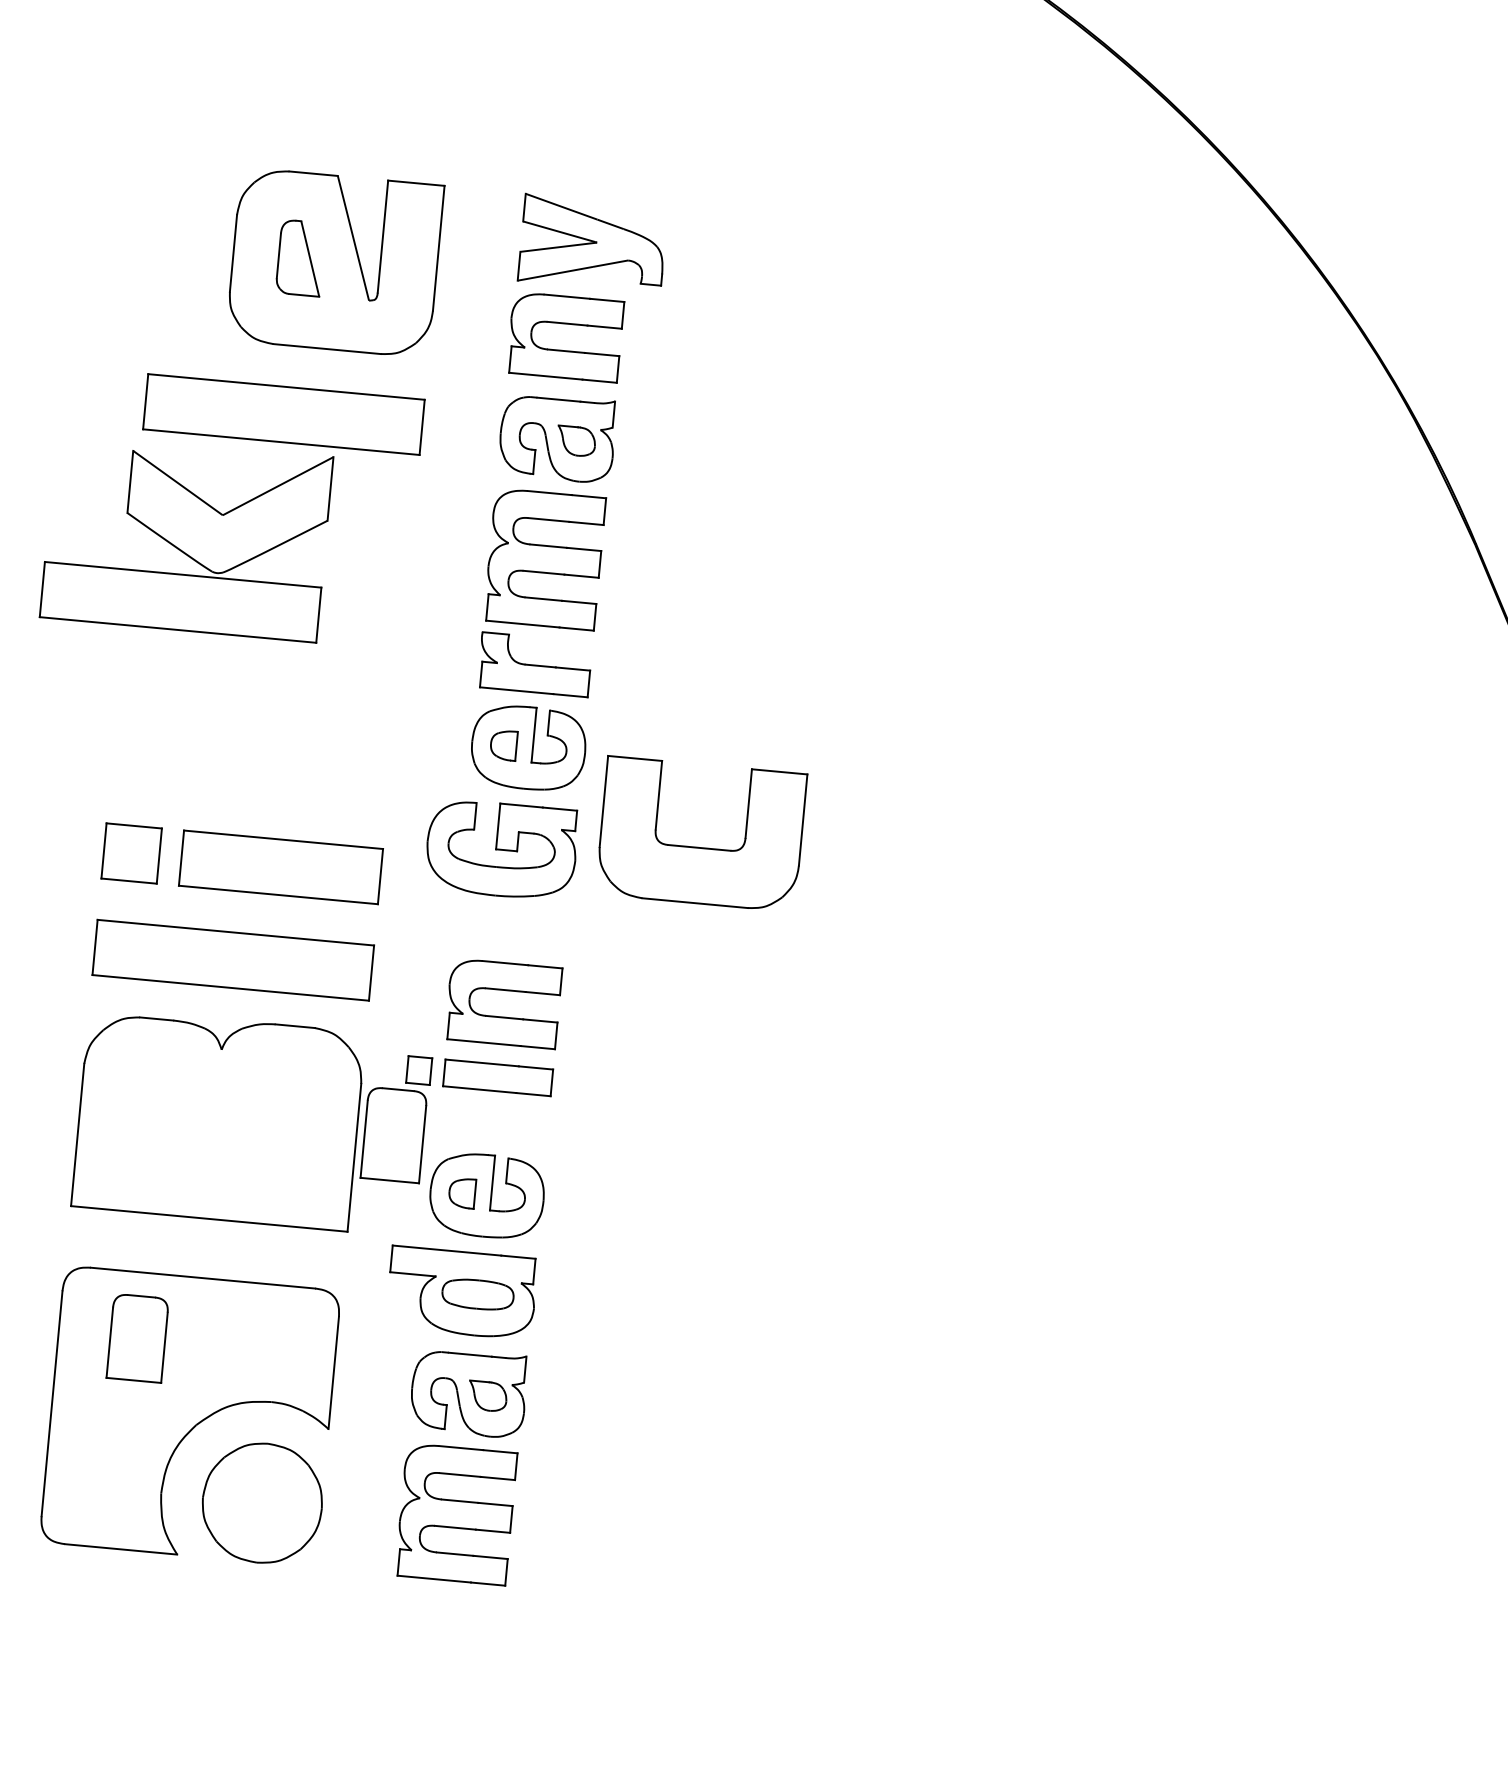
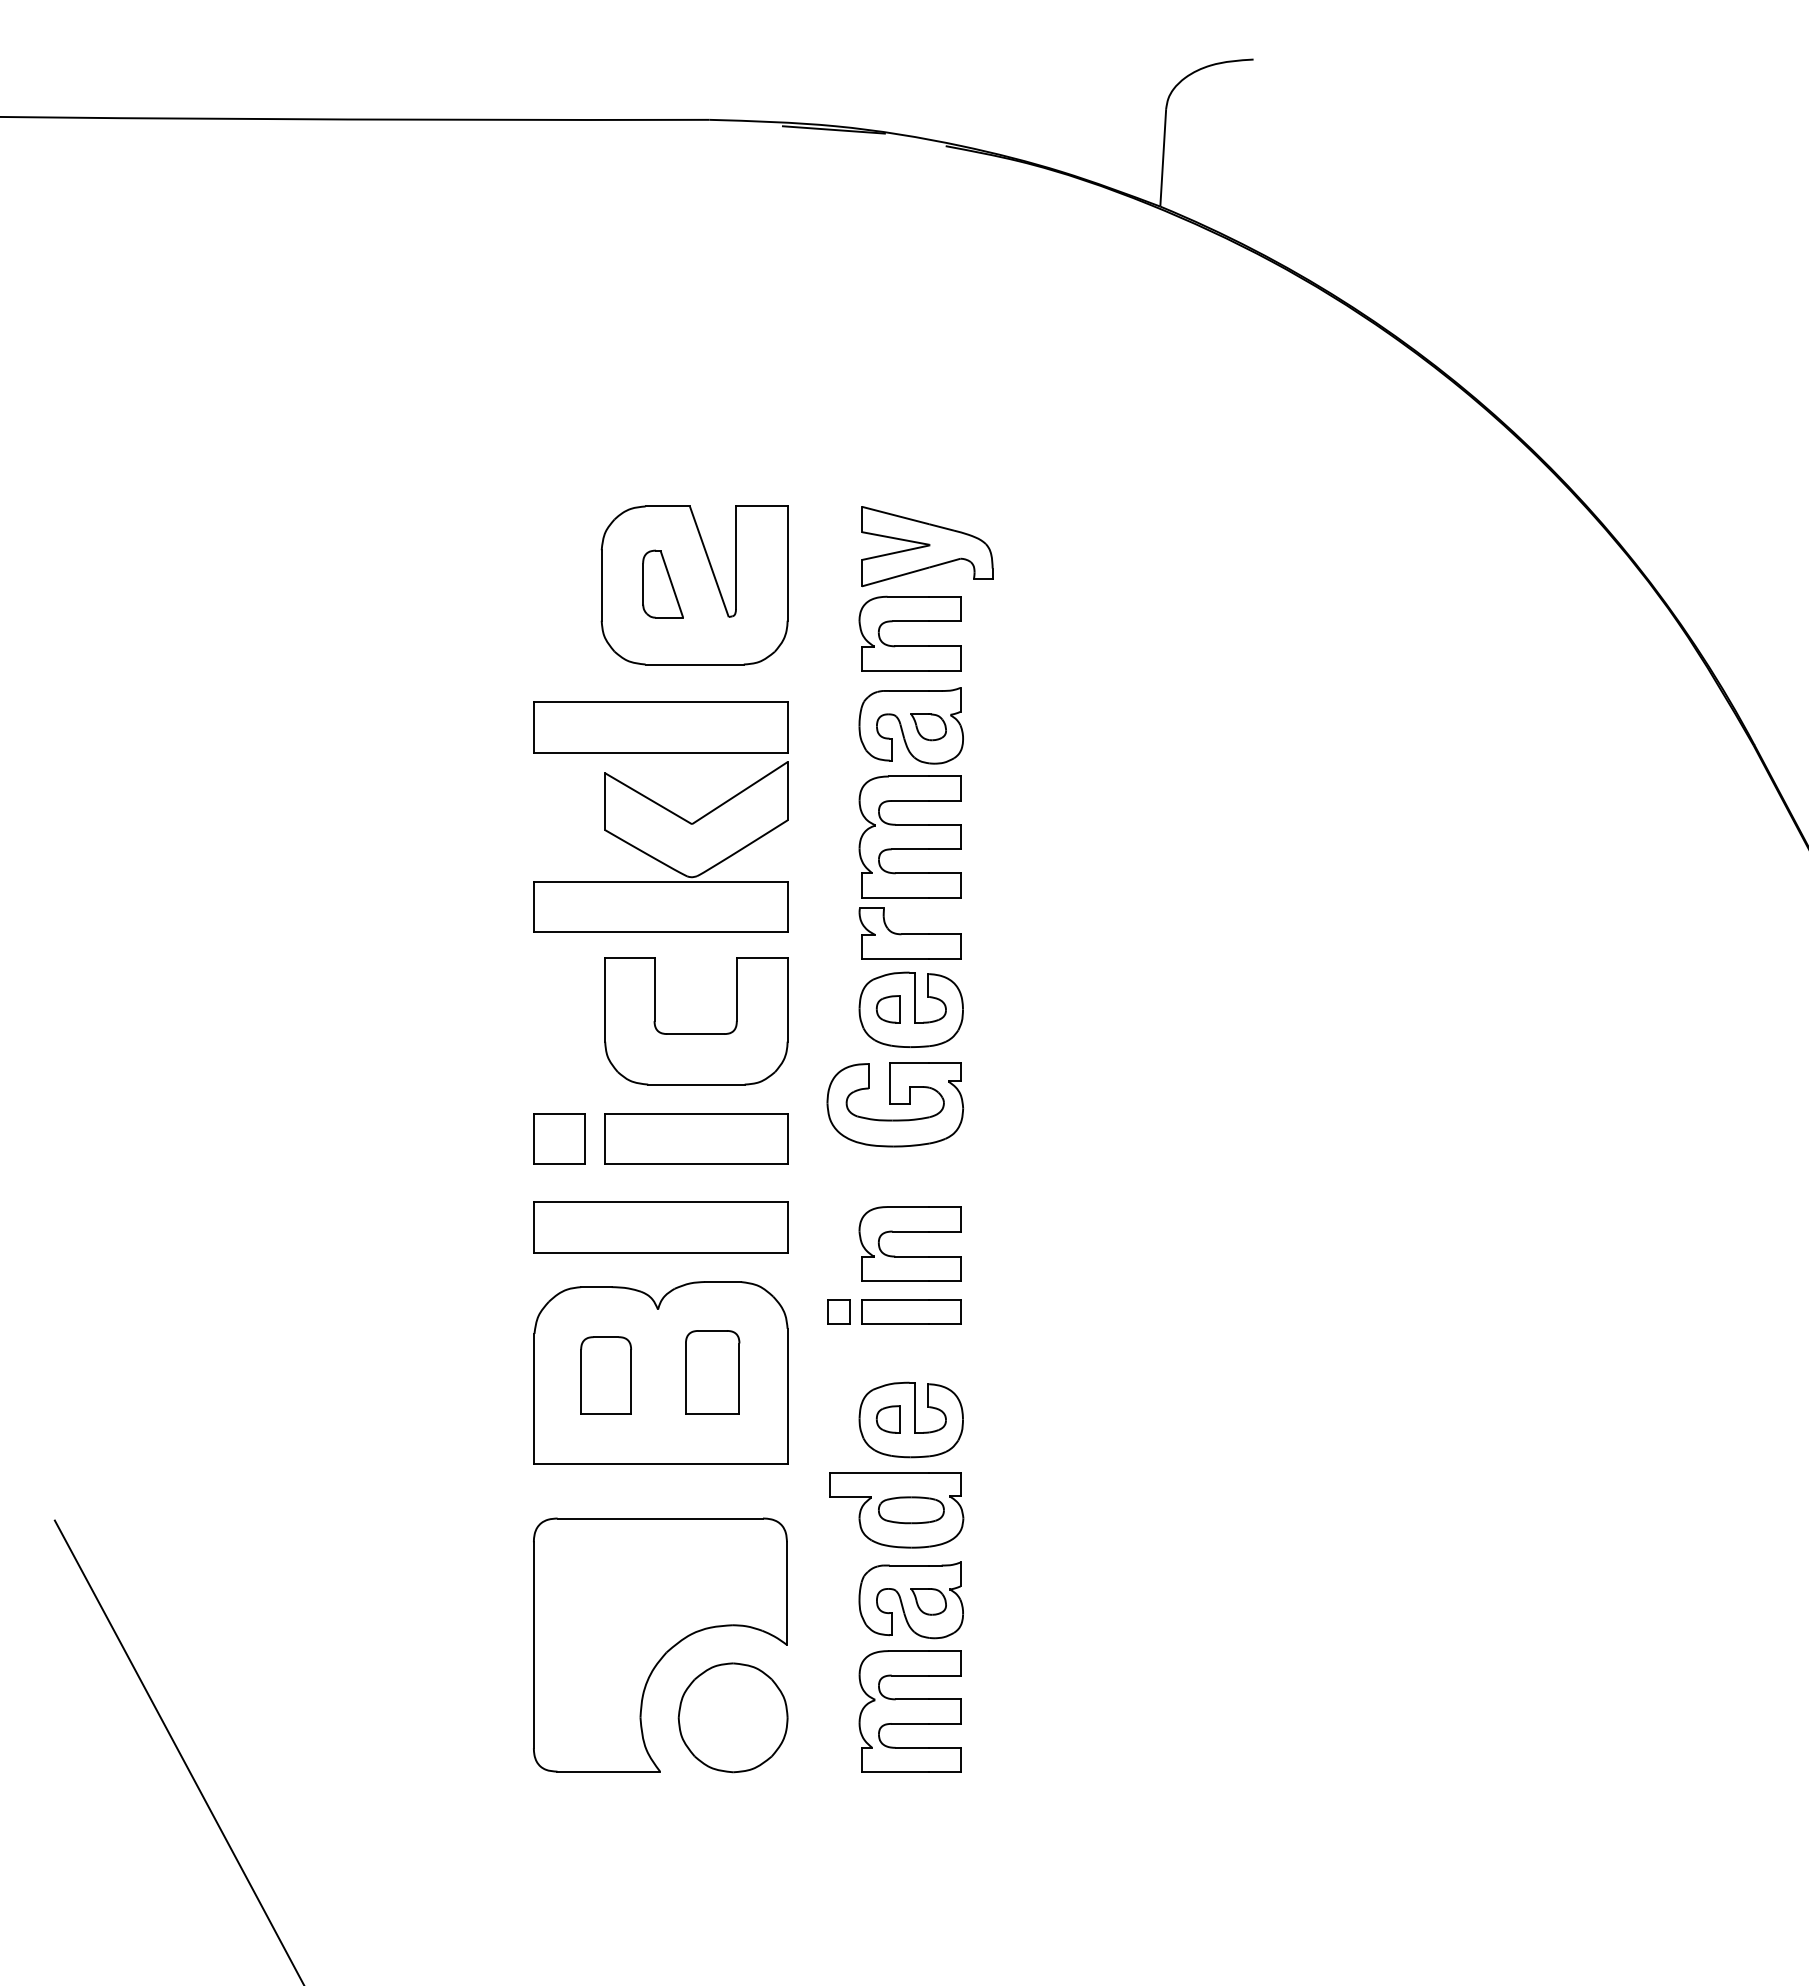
part: (186, 536) -> (660, 846), moved
part: (700, 847) -> (696, 1033), moved
part: (393, 1135) -> (712, 1372), moved
part: (137, 1338) -> (605, 1375), moved

